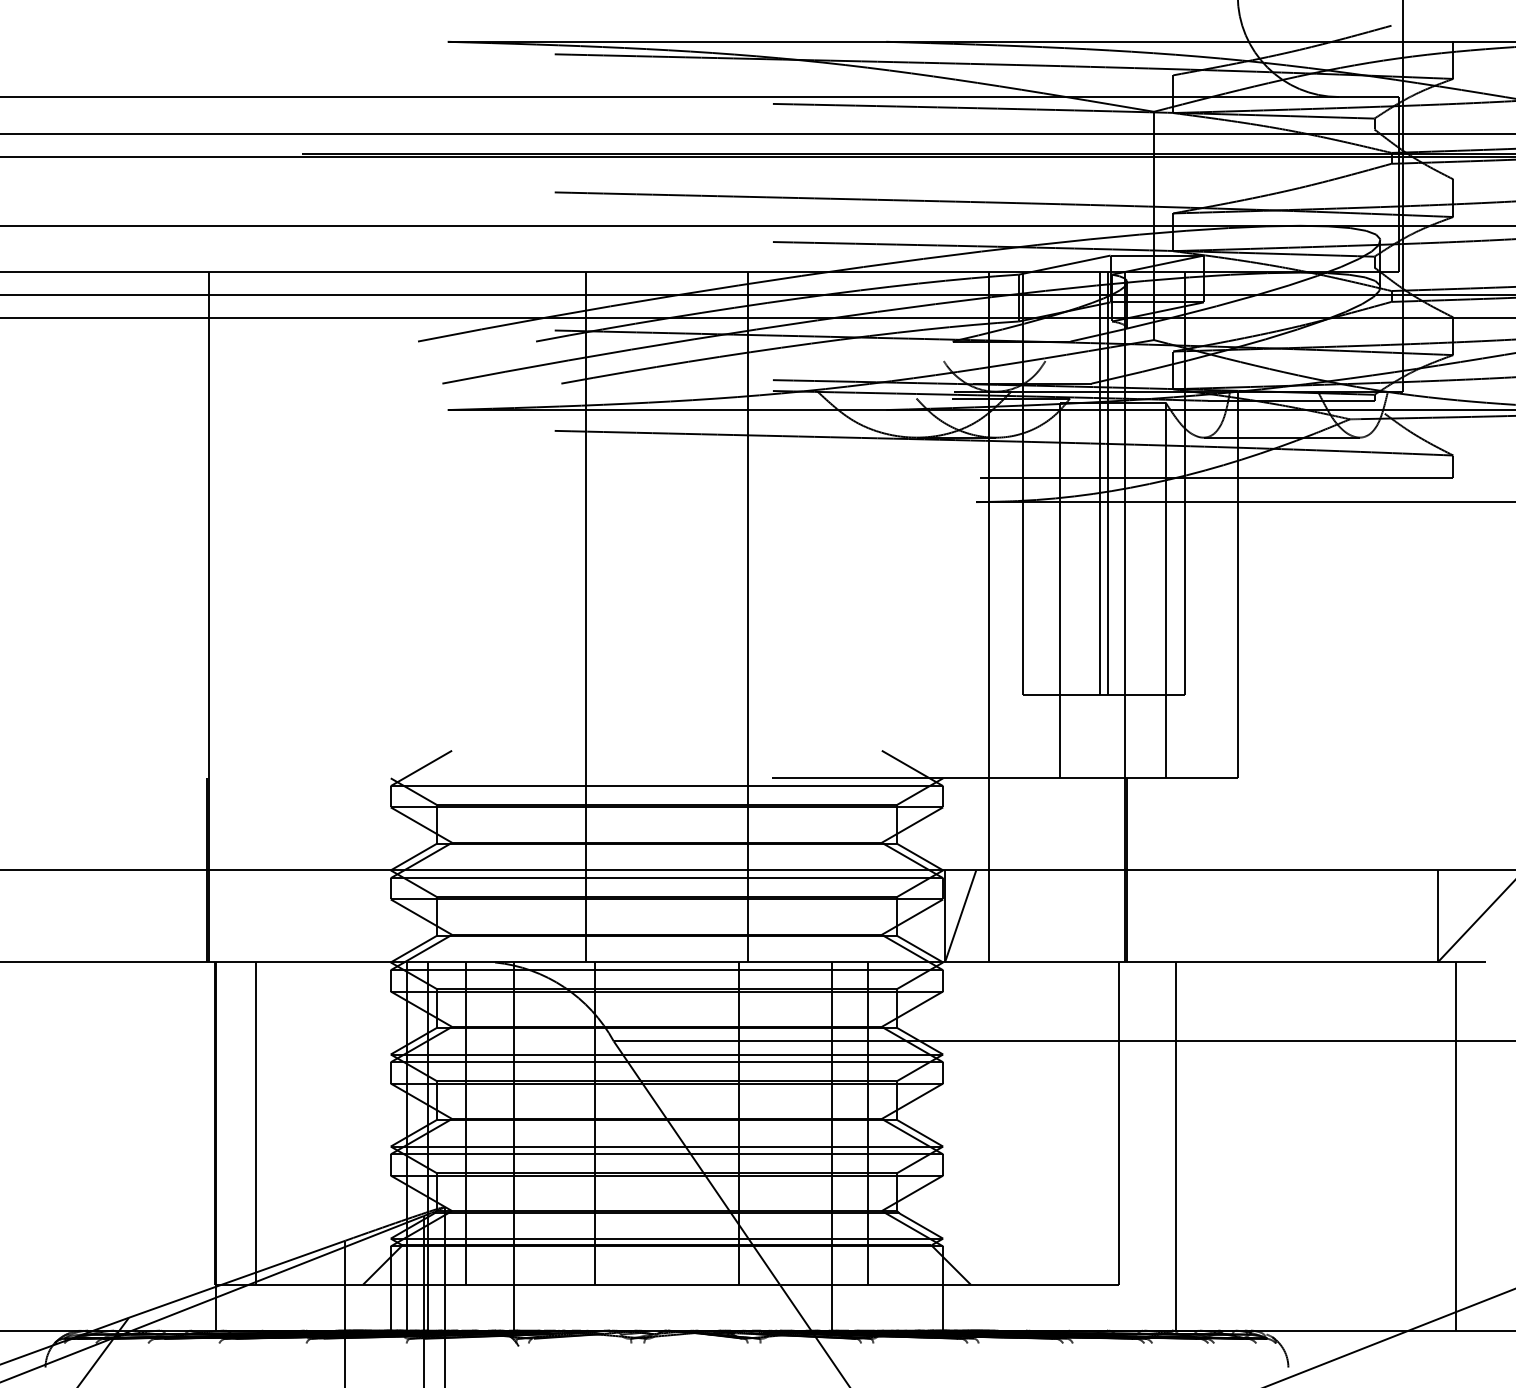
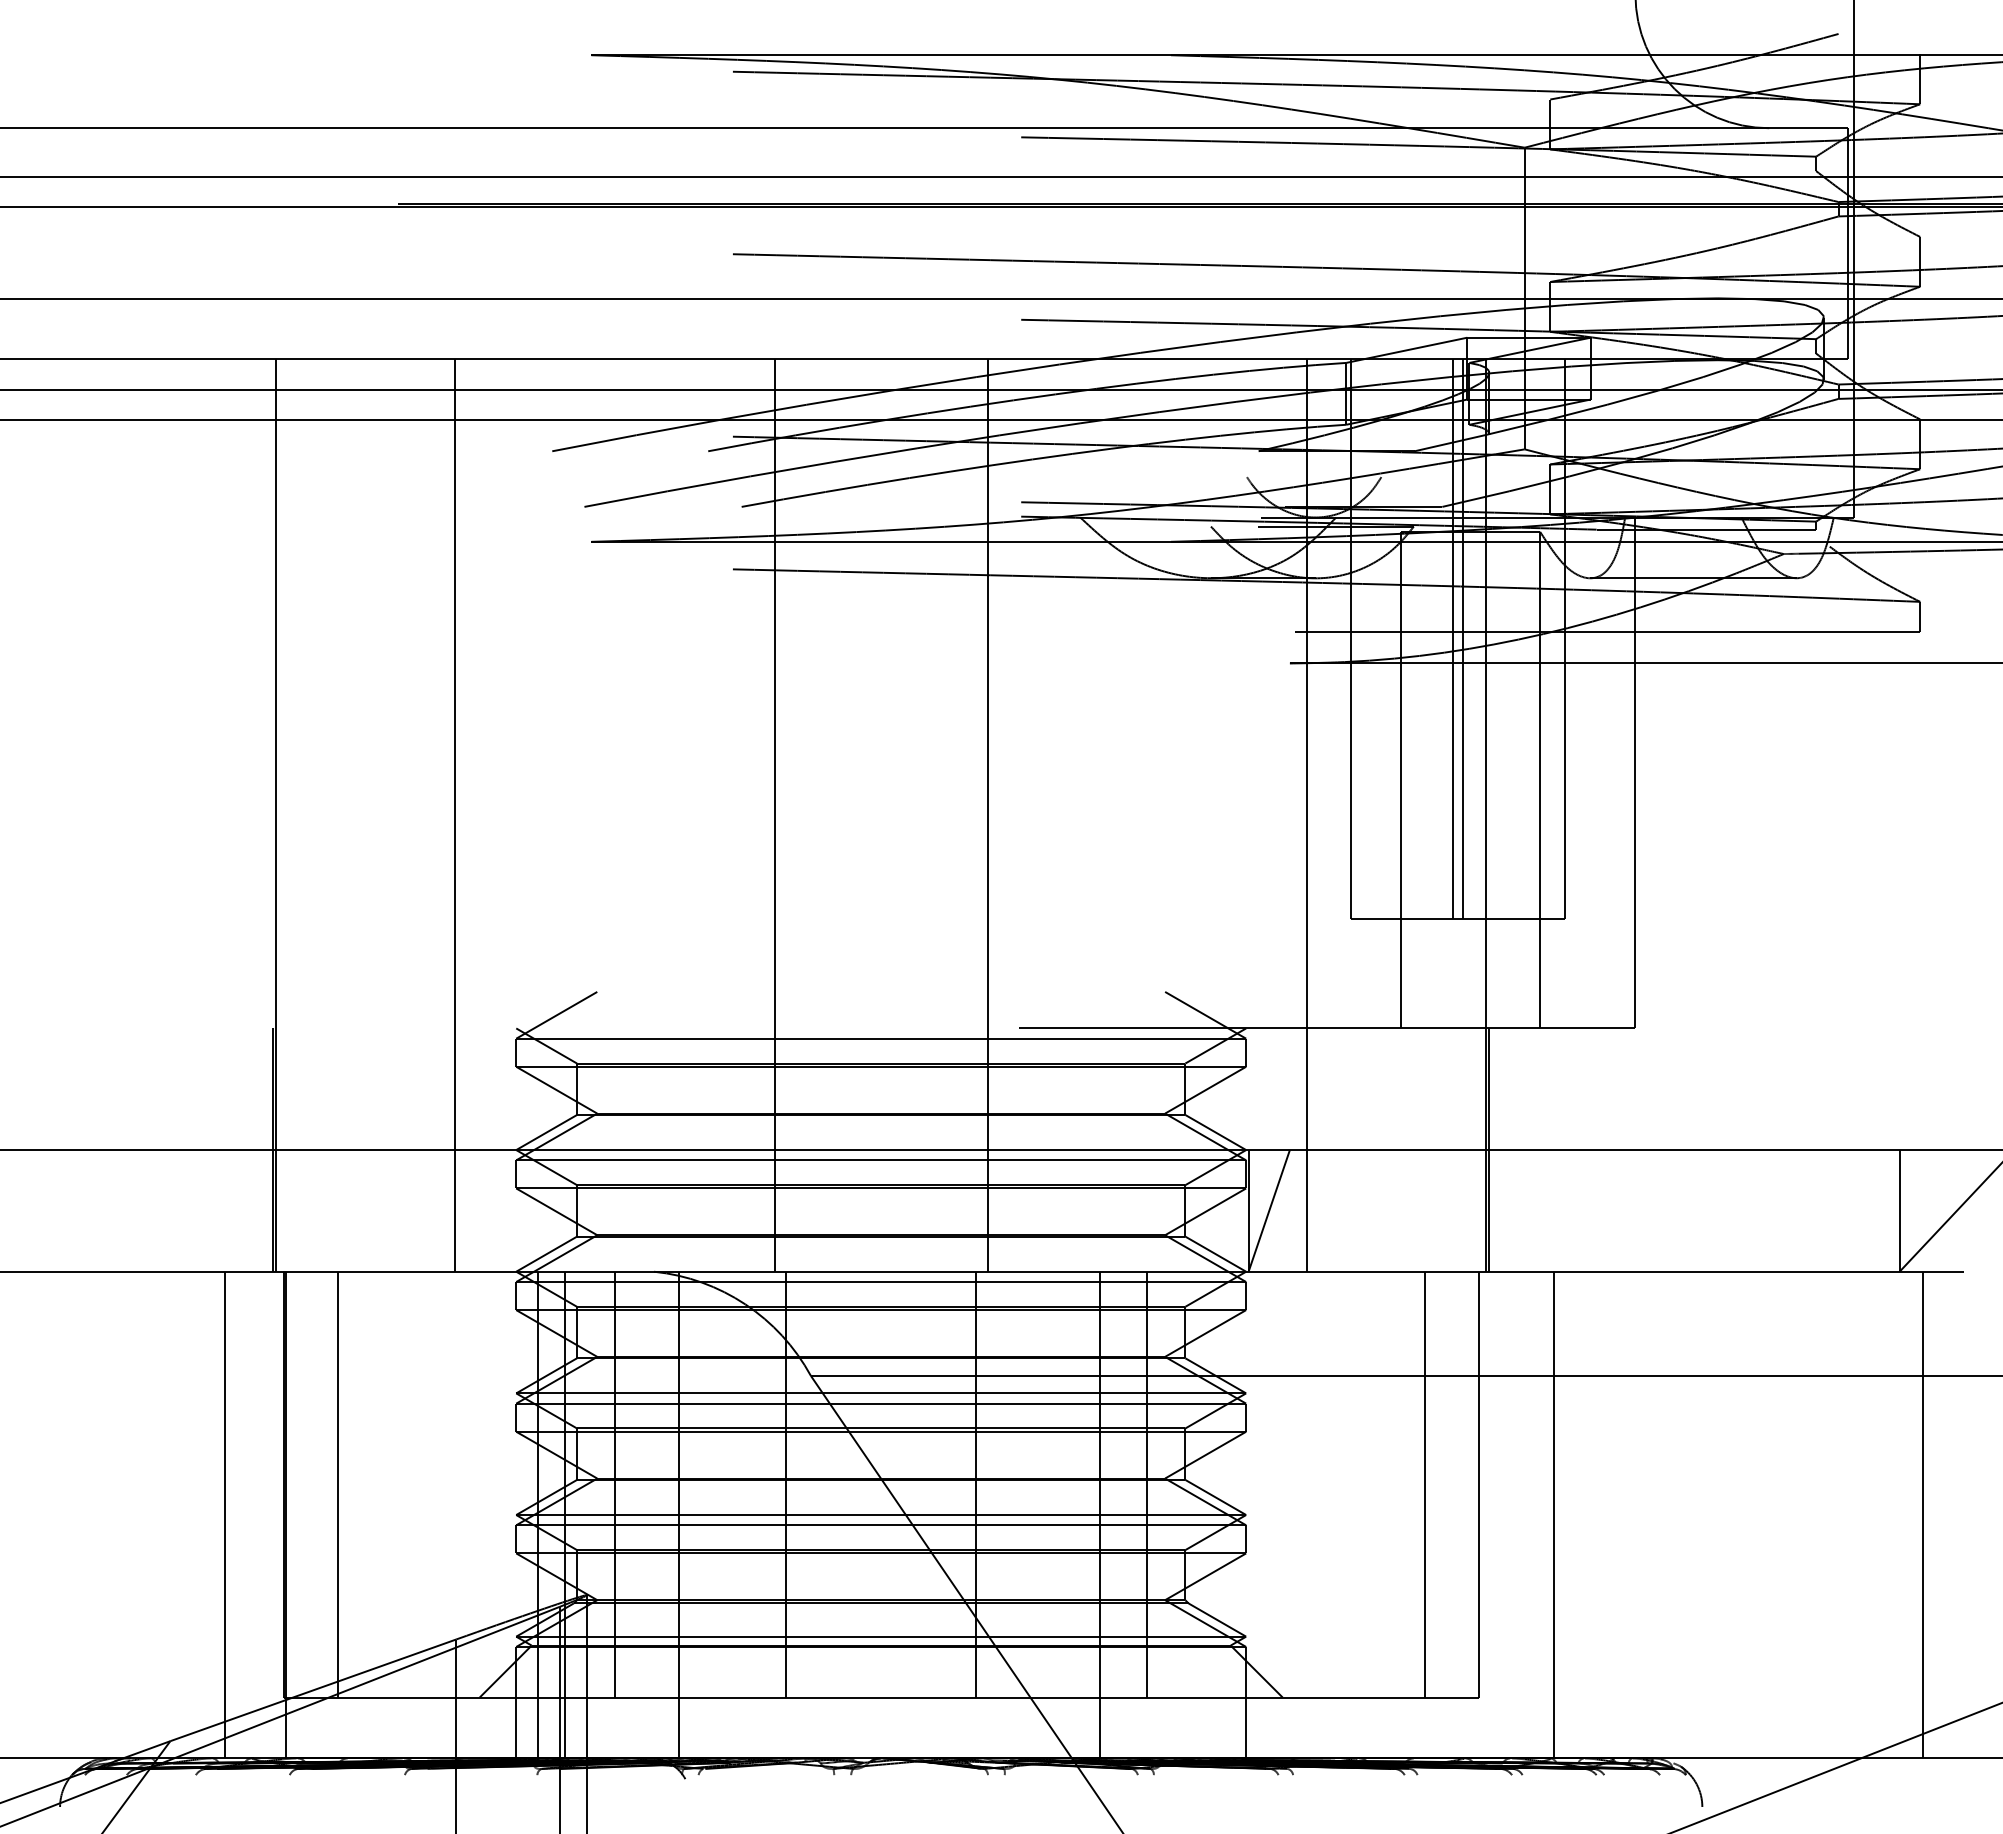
line: (344, 617) -> (455, 815), added
line: (1078, 1123) -> (1424, 1484), added
line: (170, 1146) -> (225, 1514), added

